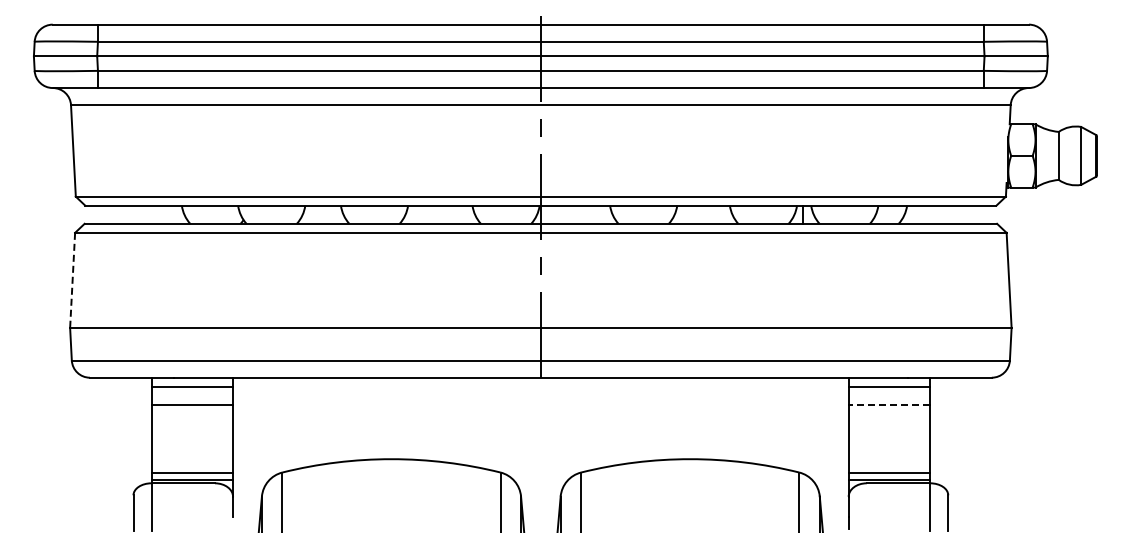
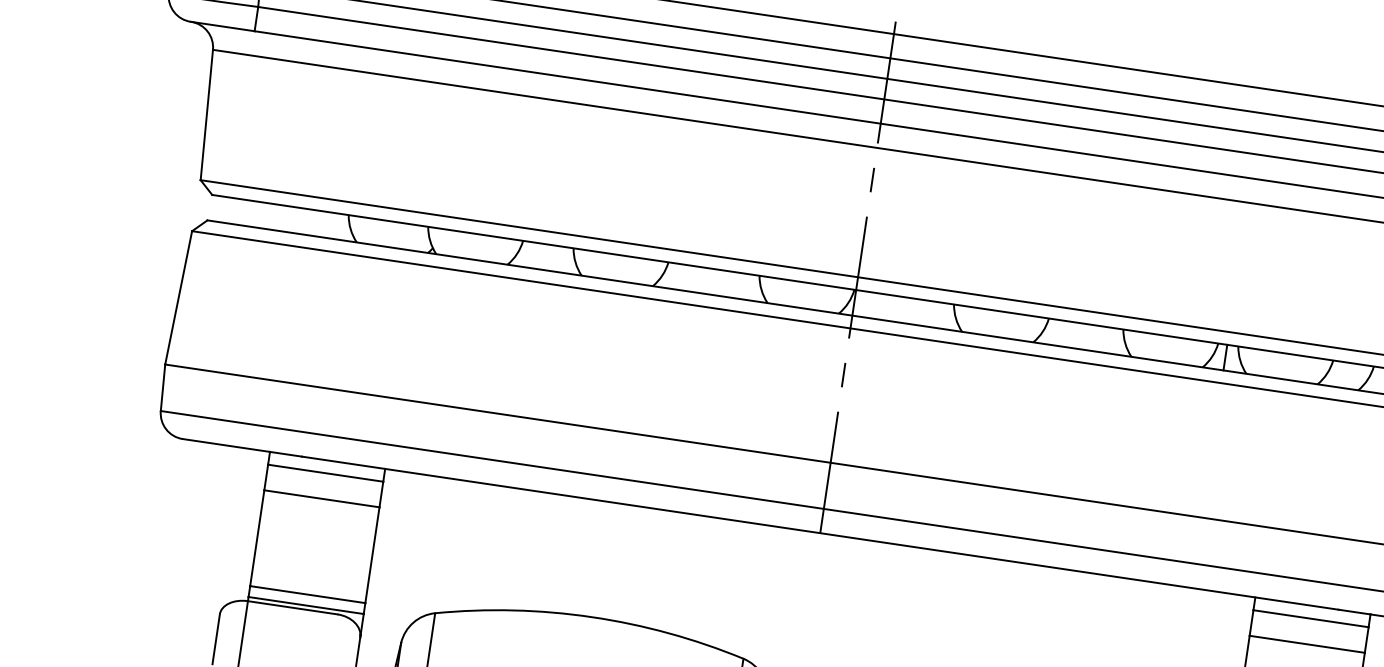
line: (72, 280) -> (178, 297), dashed -> solid
line: (889, 404) -> (1307, 643), dashed -> solid

